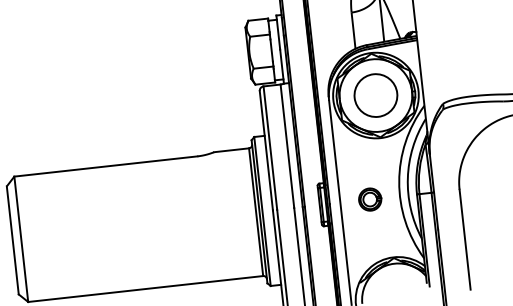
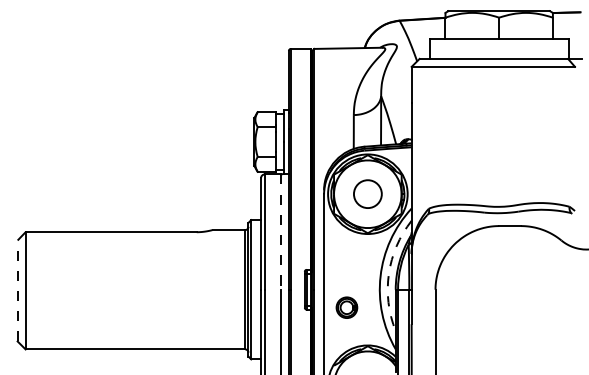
circle: (375, 94) -> (367, 193), size x0.7
line: (287, 146) -> (280, 232), solid -> dashed
arc: (407, 177) -> (388, 273), solid -> dashed
part: (369, 199) -> (346, 307), moved
line: (12, 239) -> (17, 290), solid -> dashed

